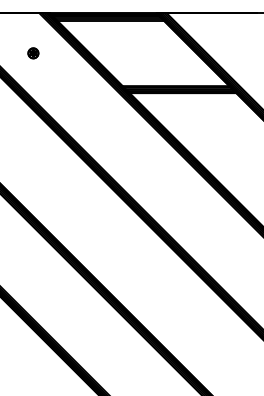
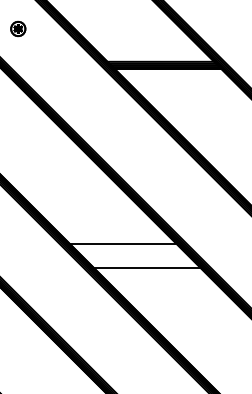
part: (33, 53) -> (18, 29), size x1.43
line: (137, 267) -> (122, 243), added
line: (161, 291) -> (146, 267), added

